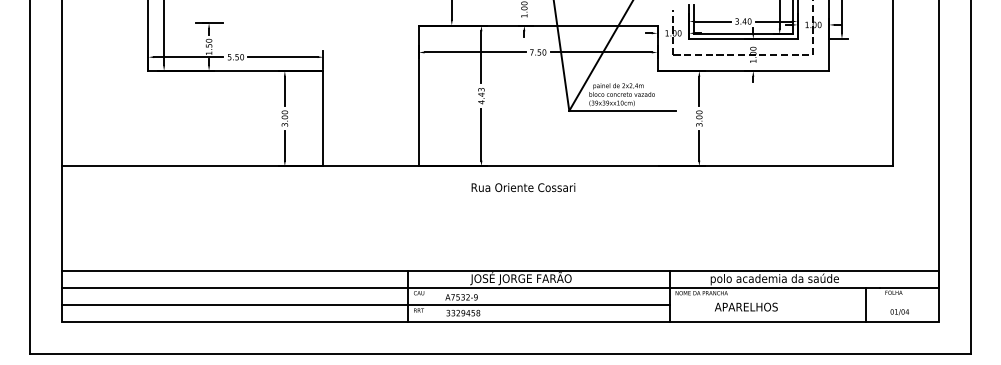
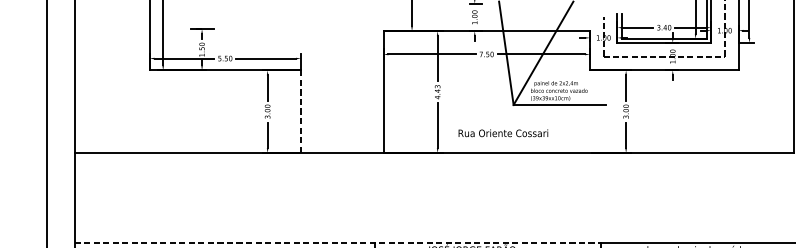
line: (323, 118) -> (301, 111), solid -> dashed
text: (523, 187) -> (503, 133), moved
line: (366, 270) -> (338, 243), solid -> dashed

